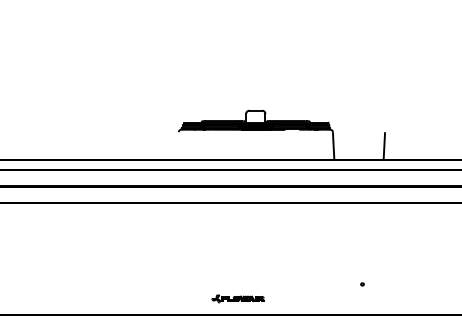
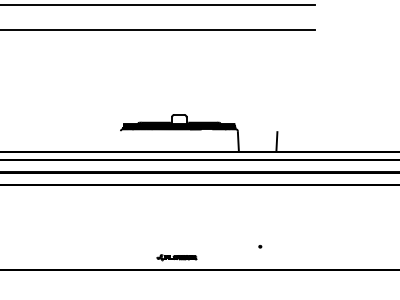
part: (237, 298) -> (176, 257), moved

